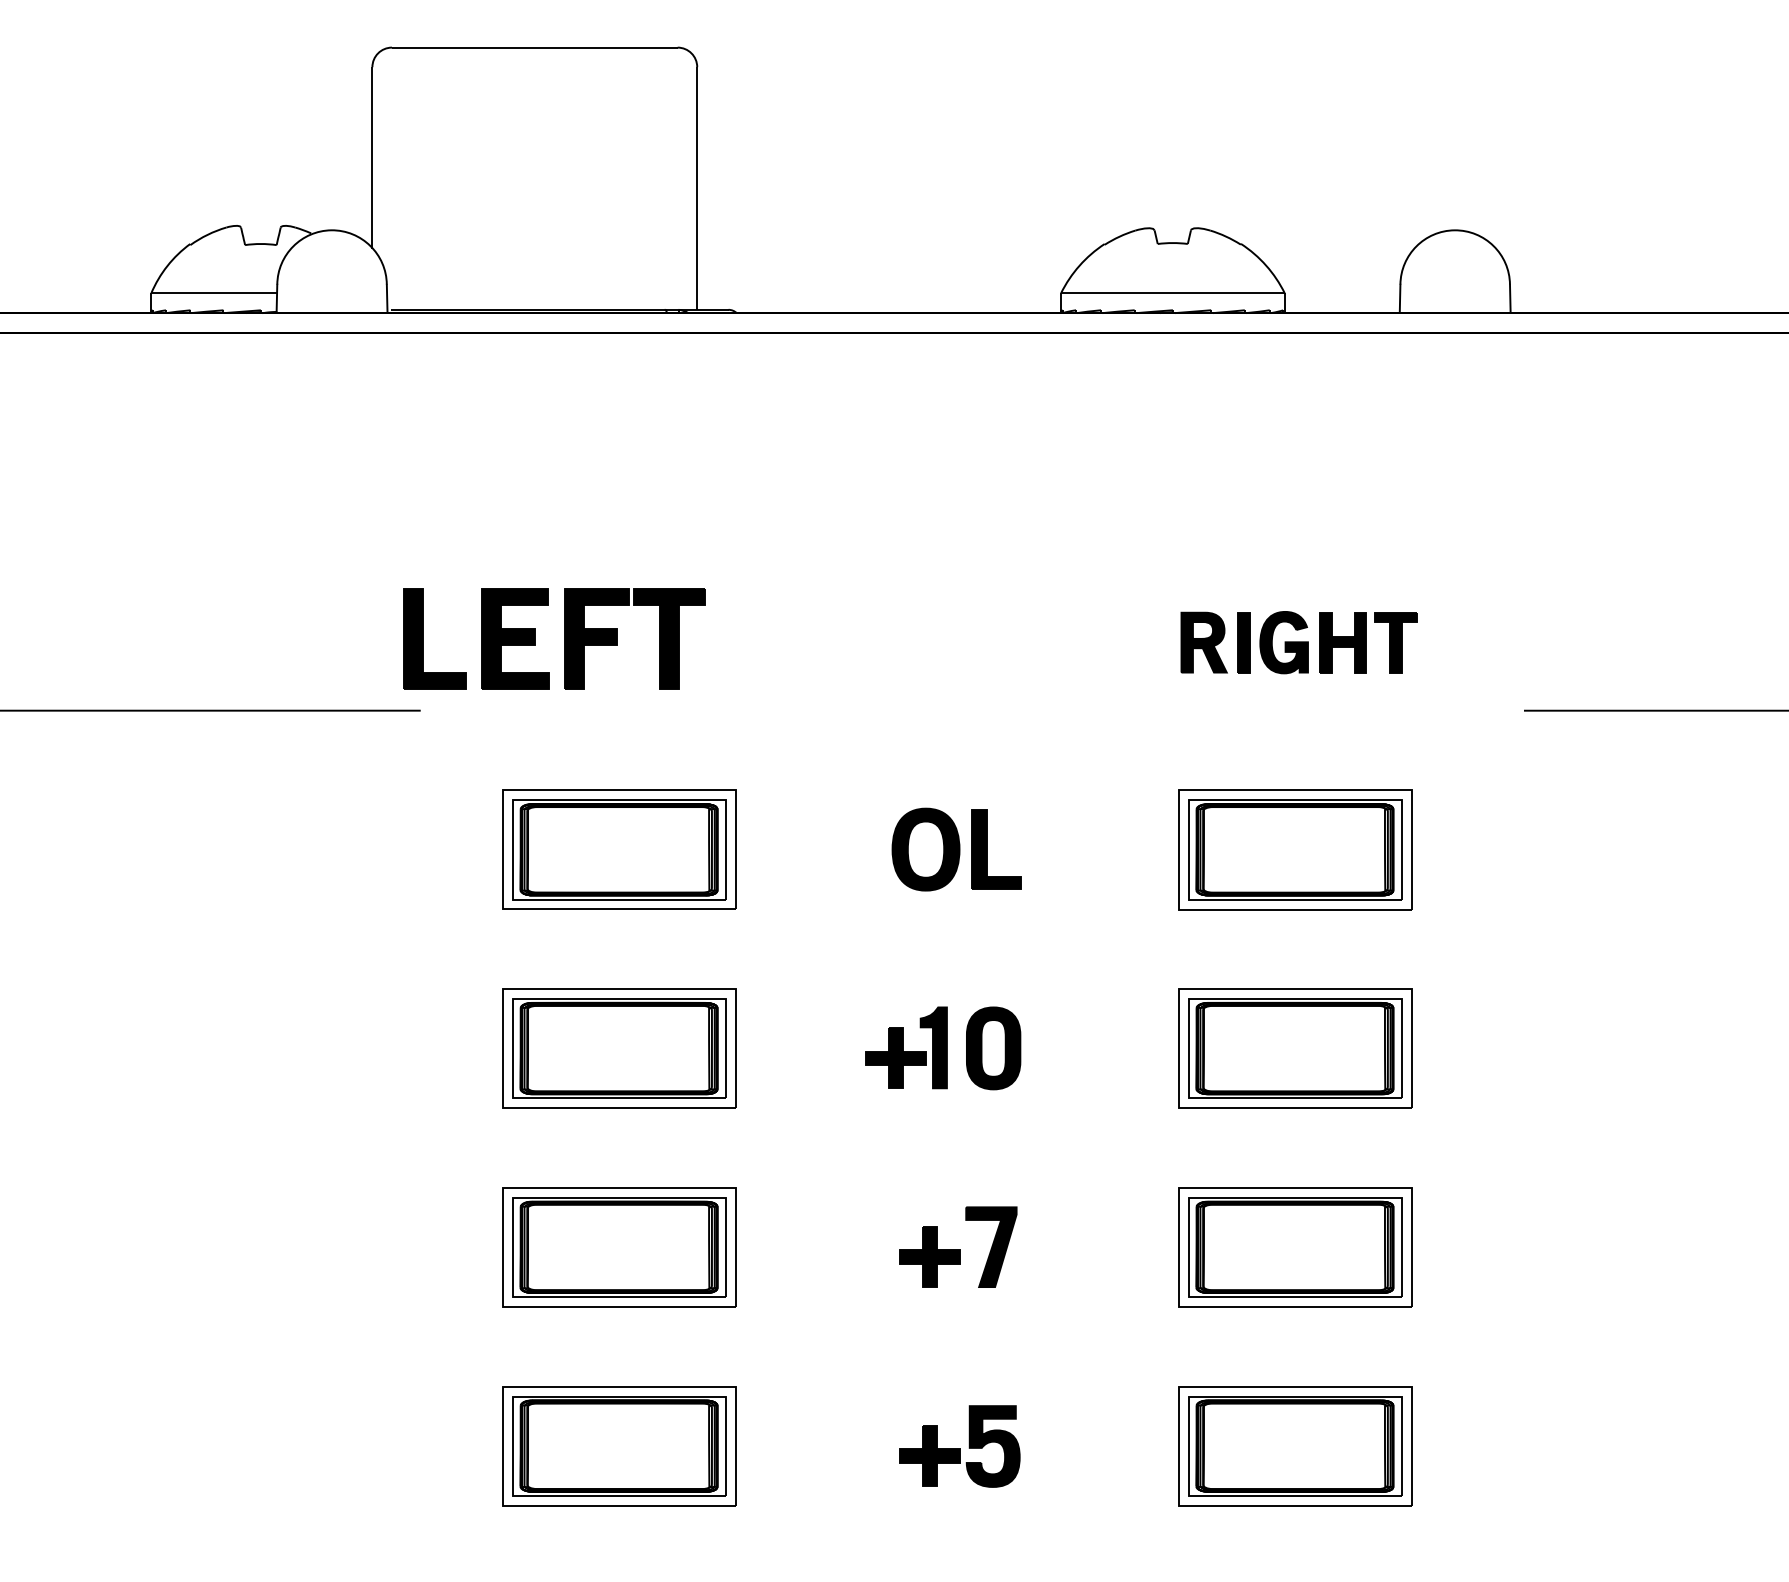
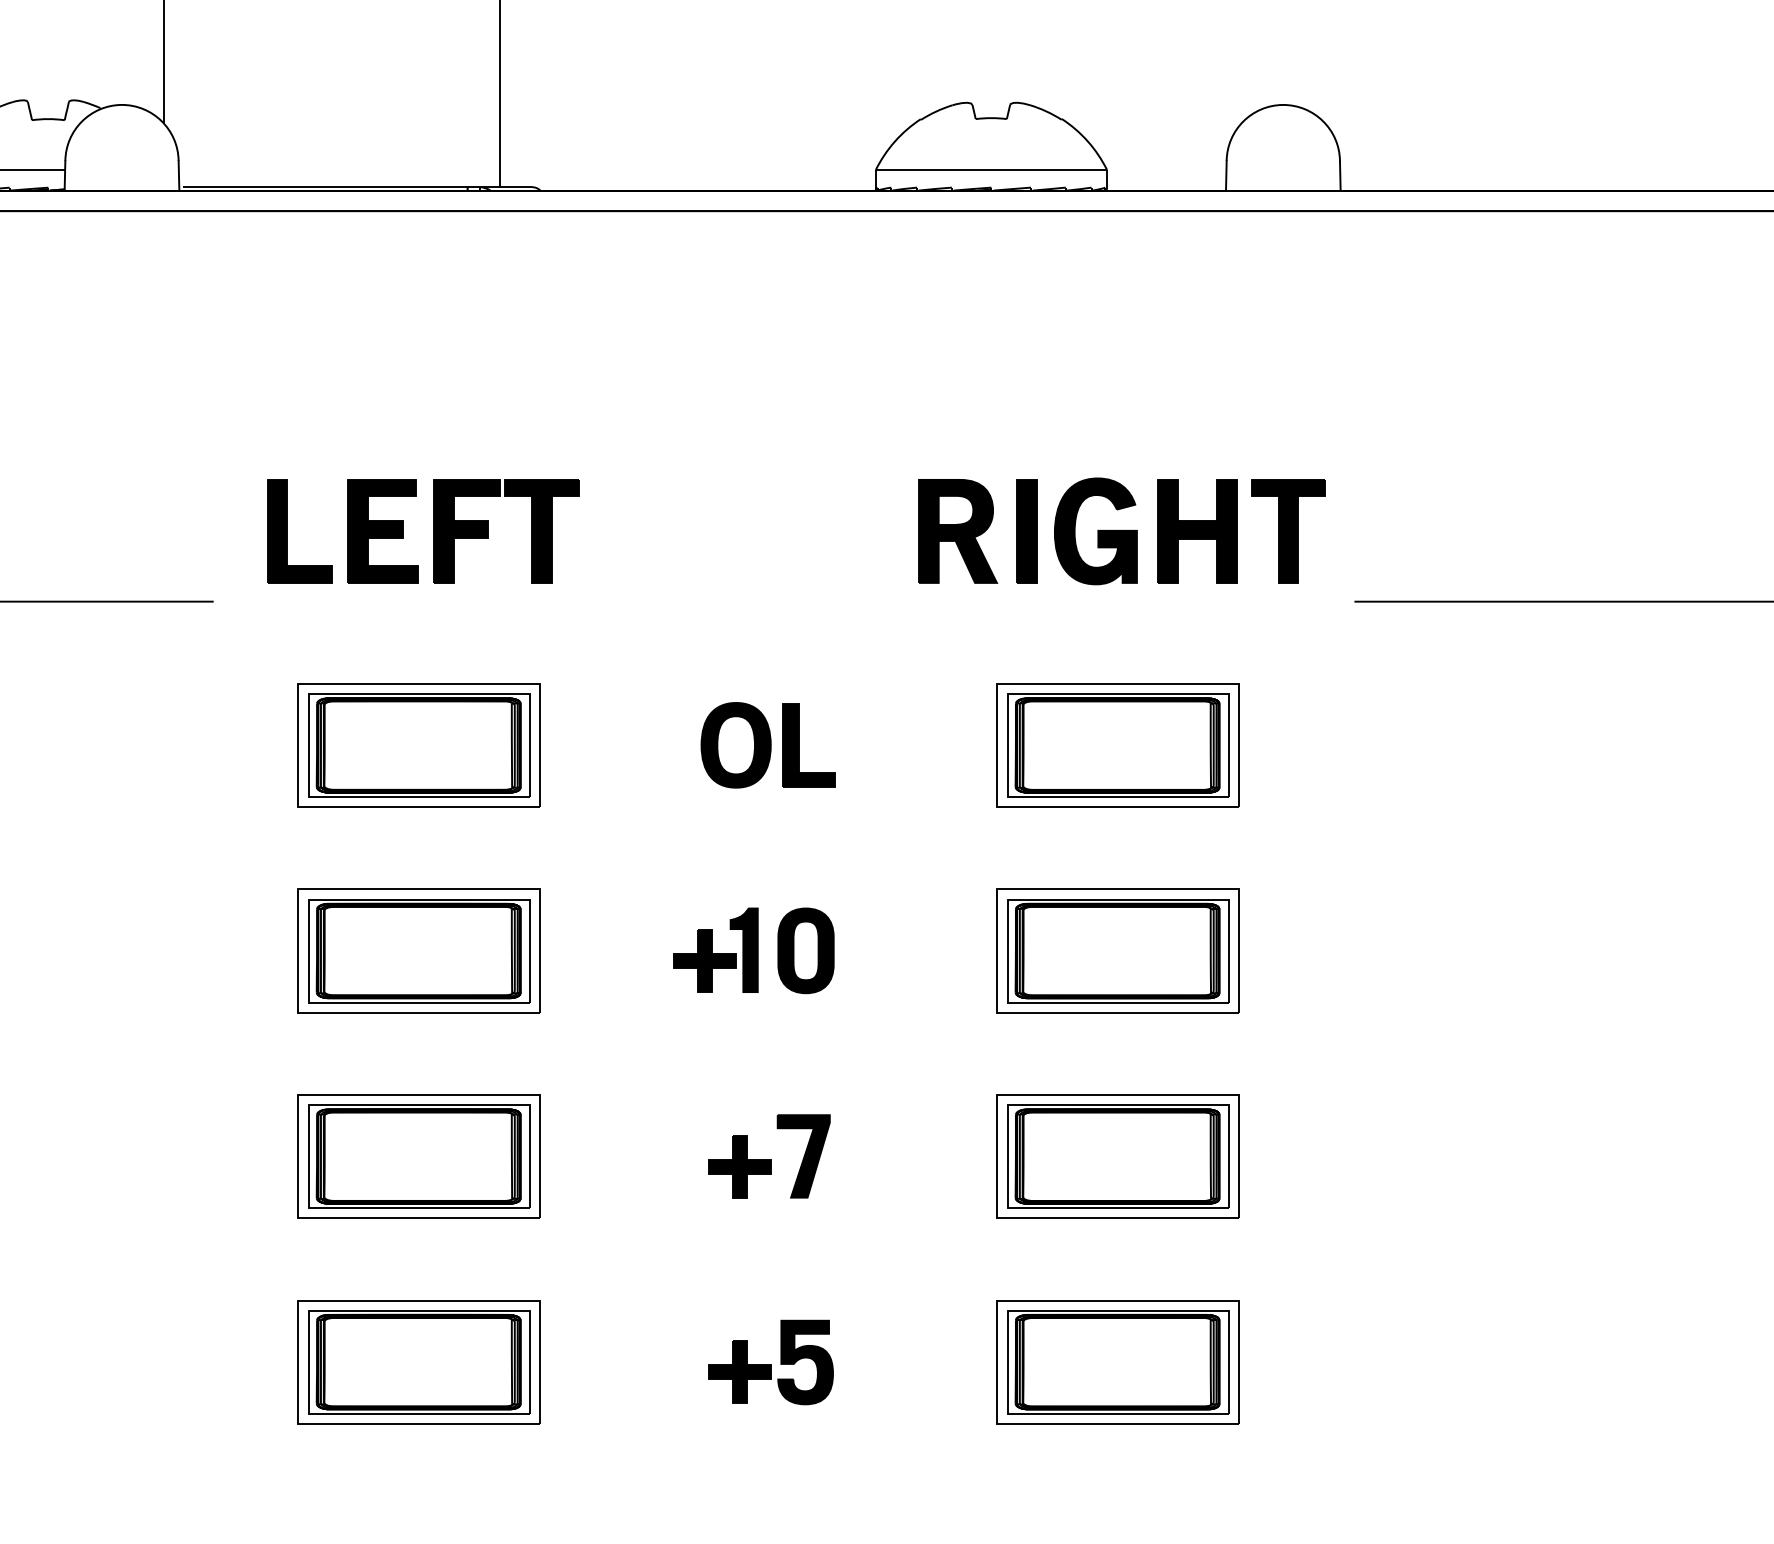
part: (564, 638) -> (433, 531), moved
part: (1299, 642) -> (1122, 531), size x1.67

